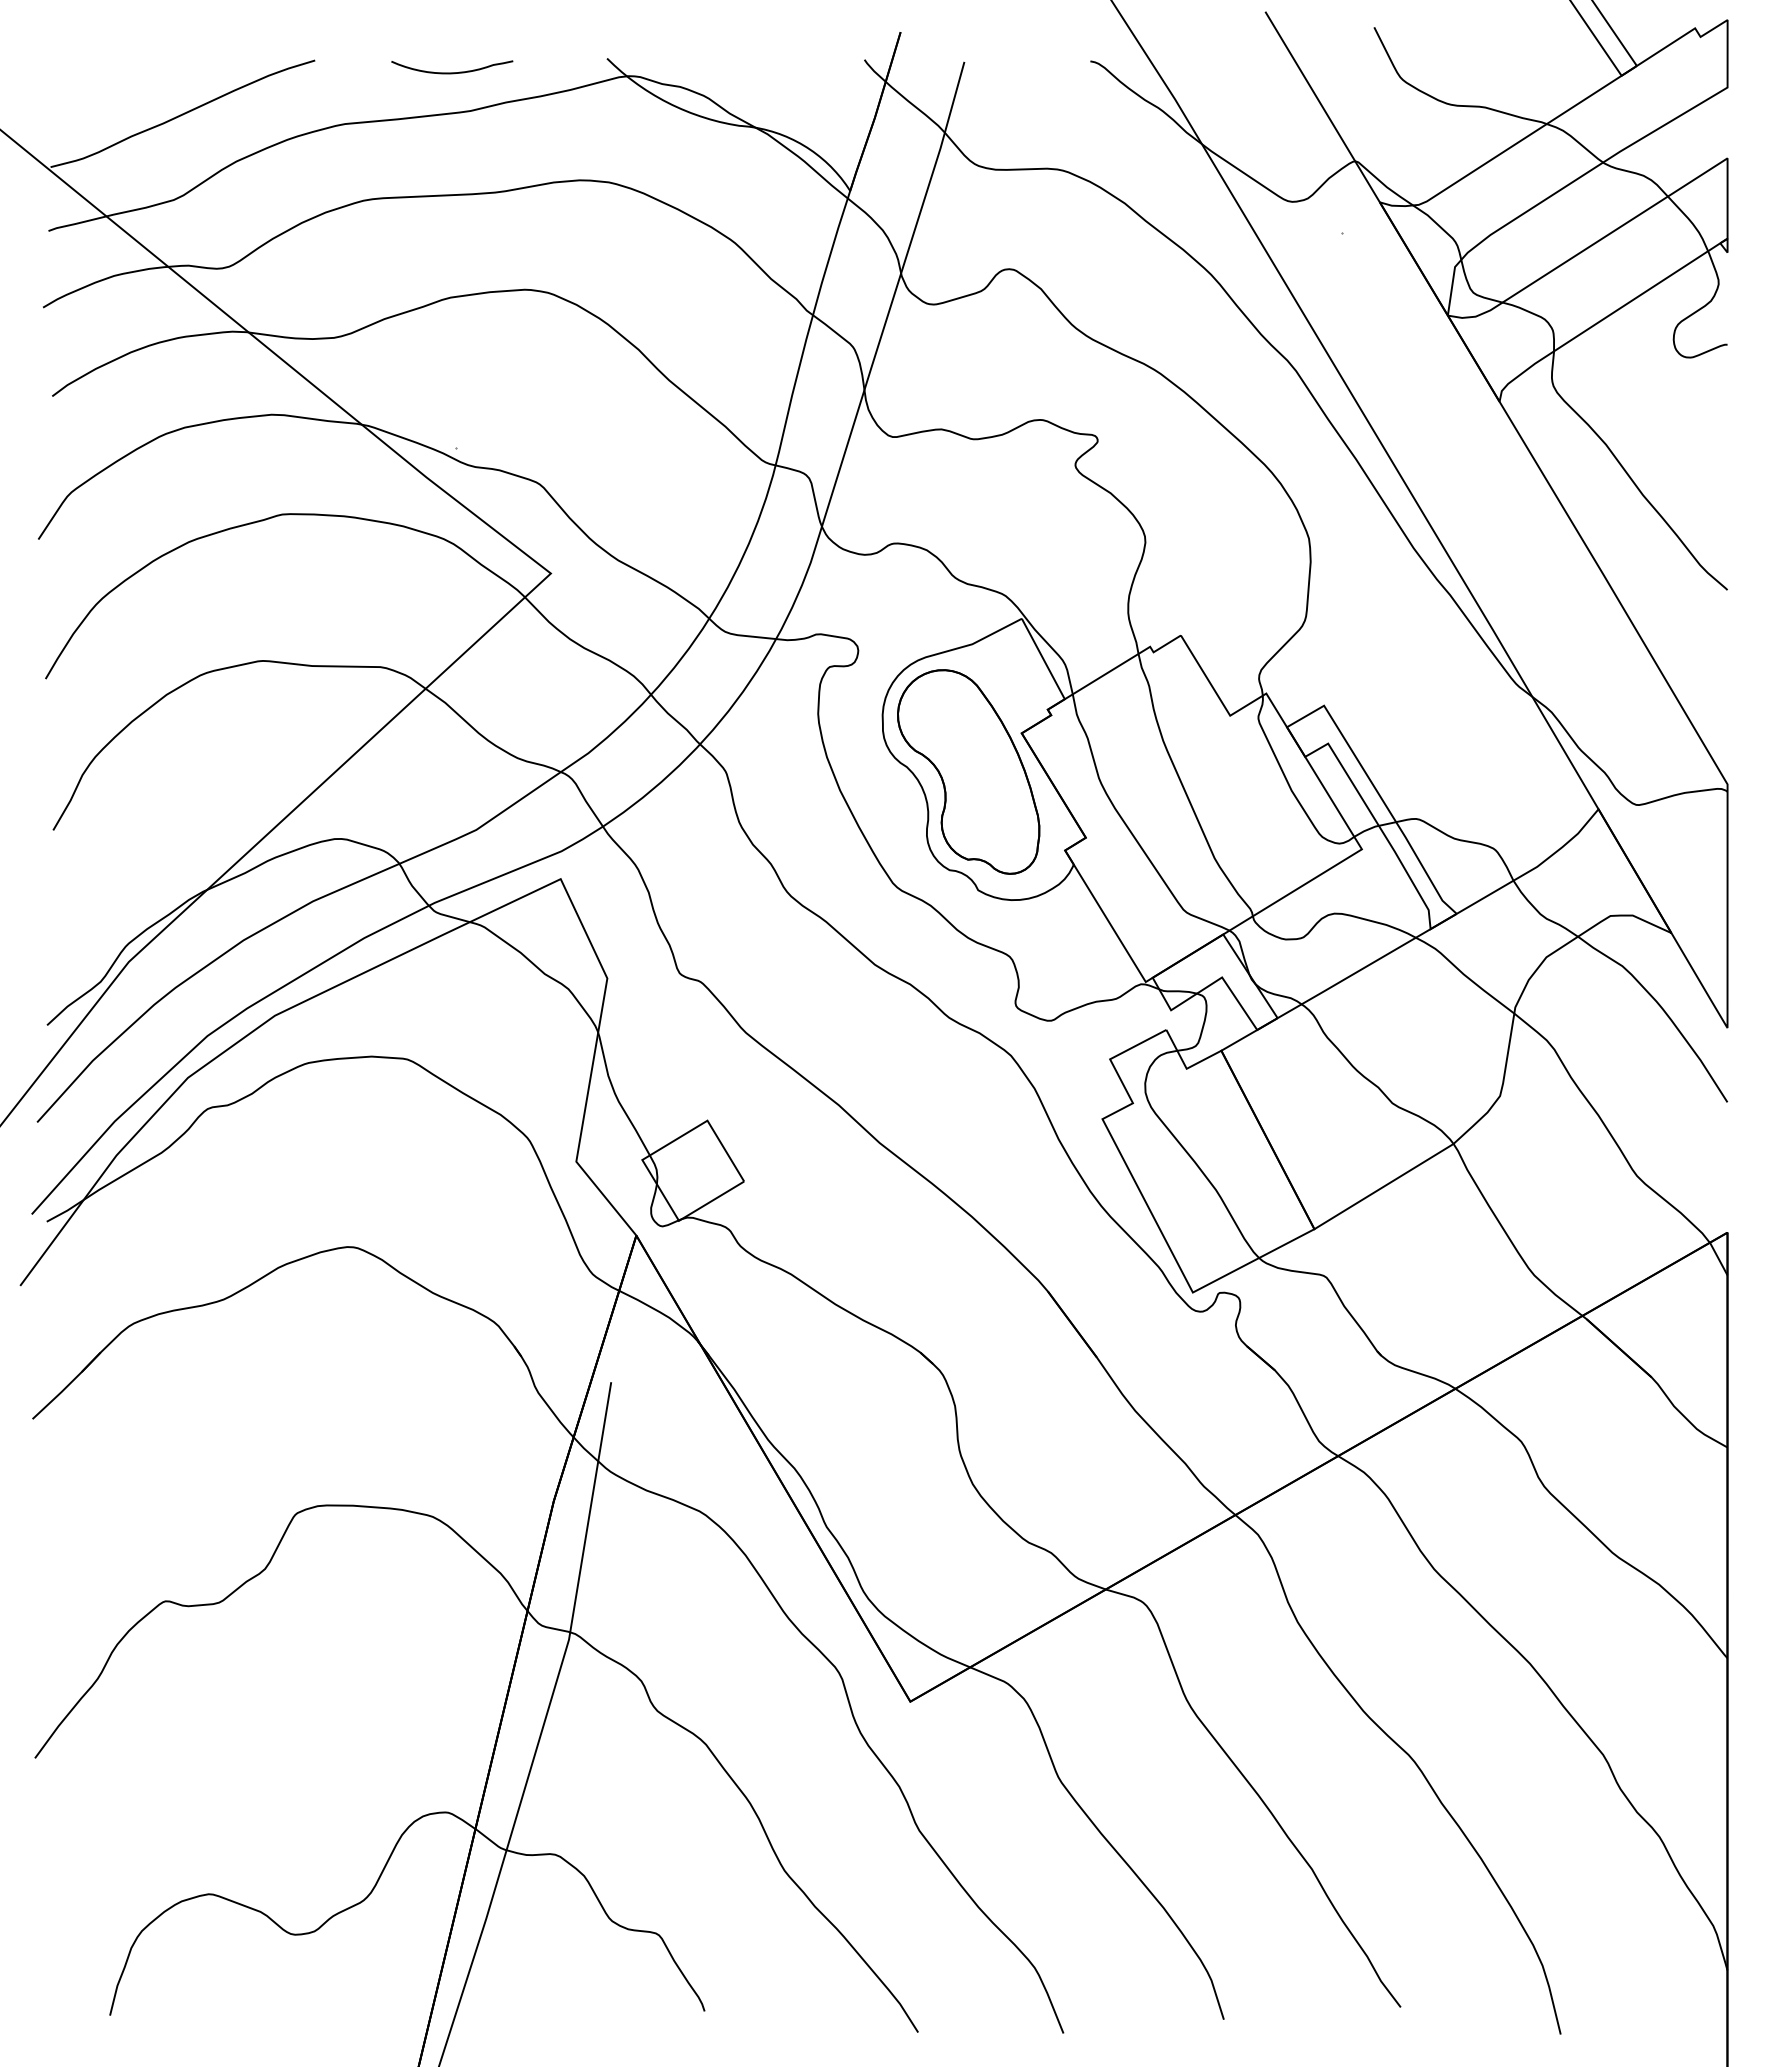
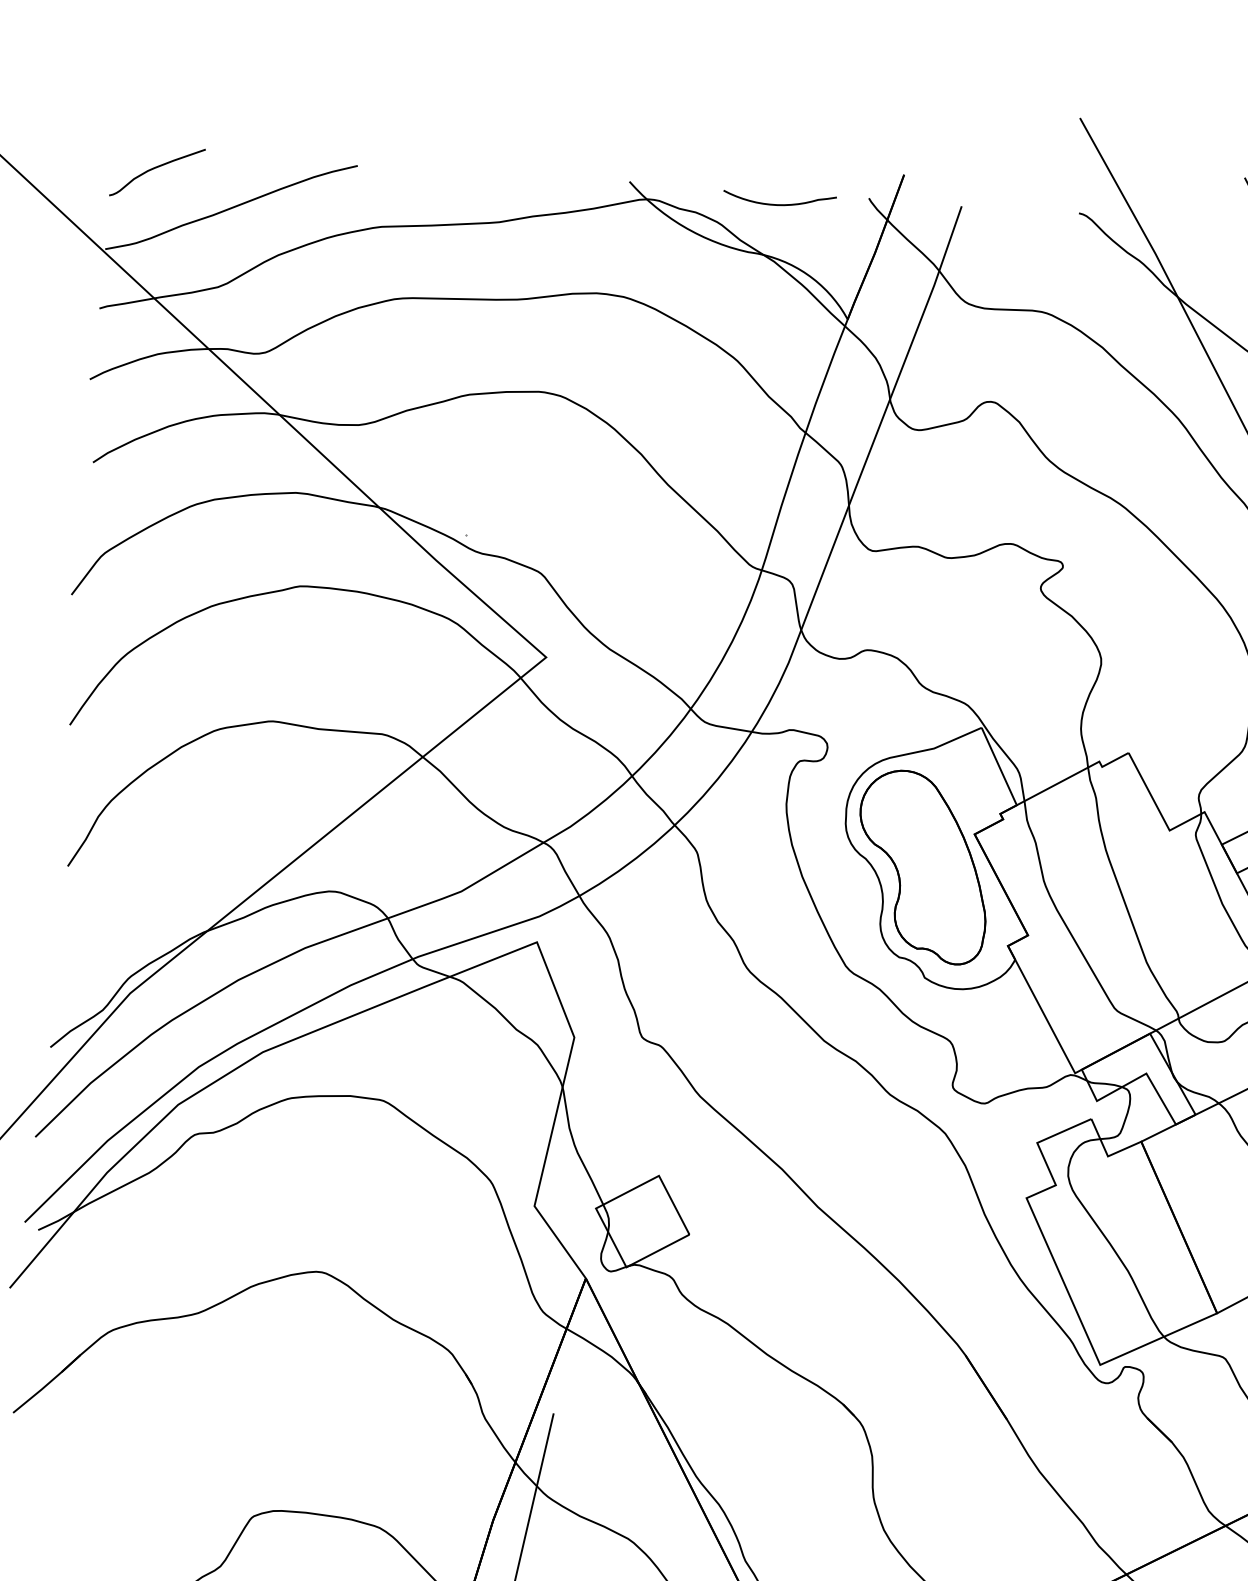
curve: (452, 72) -> (779, 204), moved
curve: (99, 77) -> (156, 168), added

